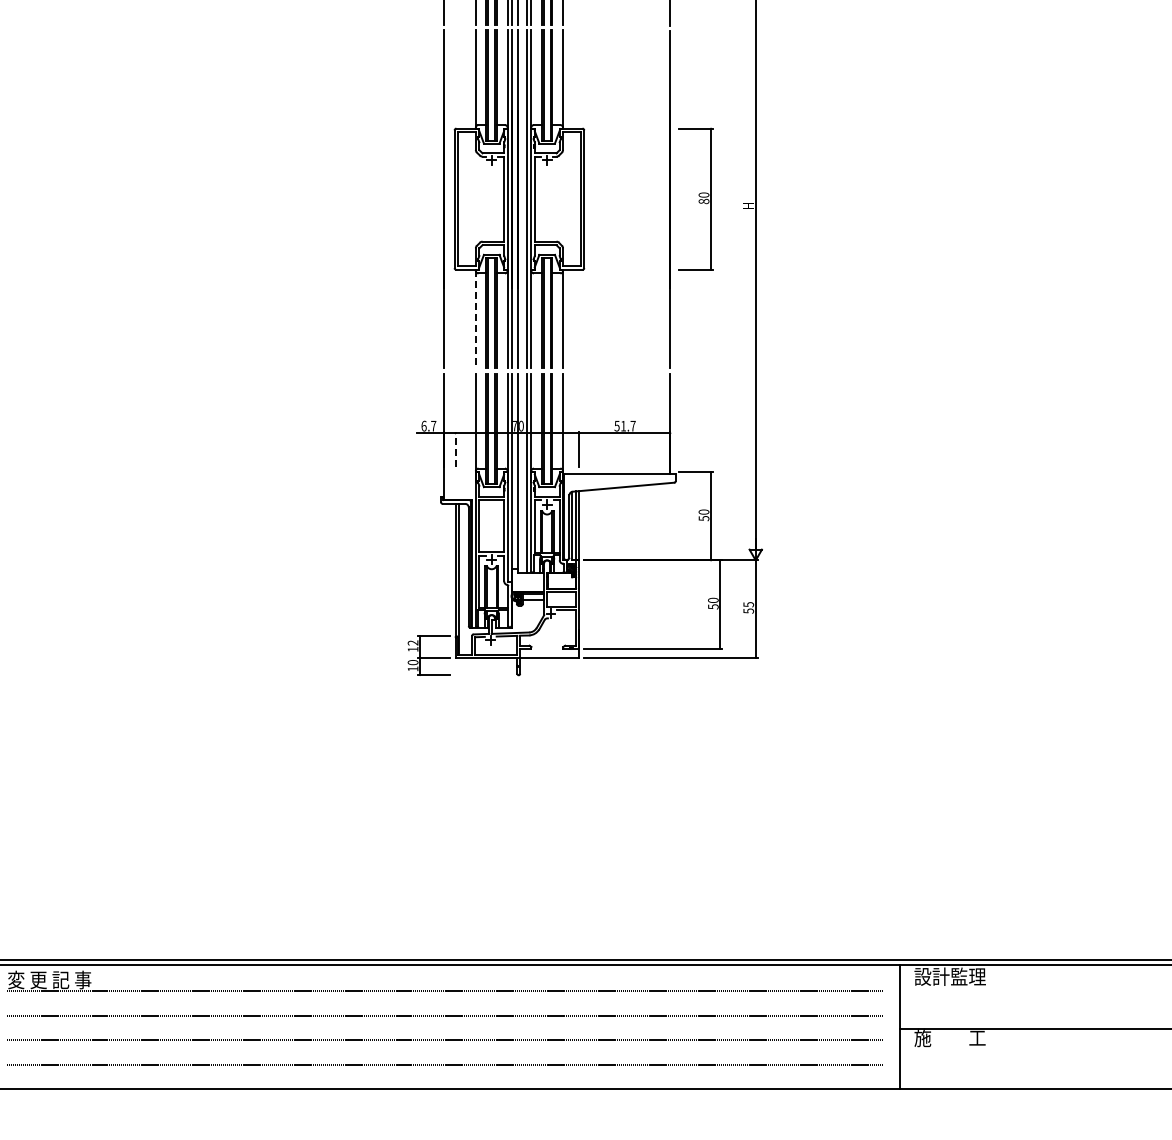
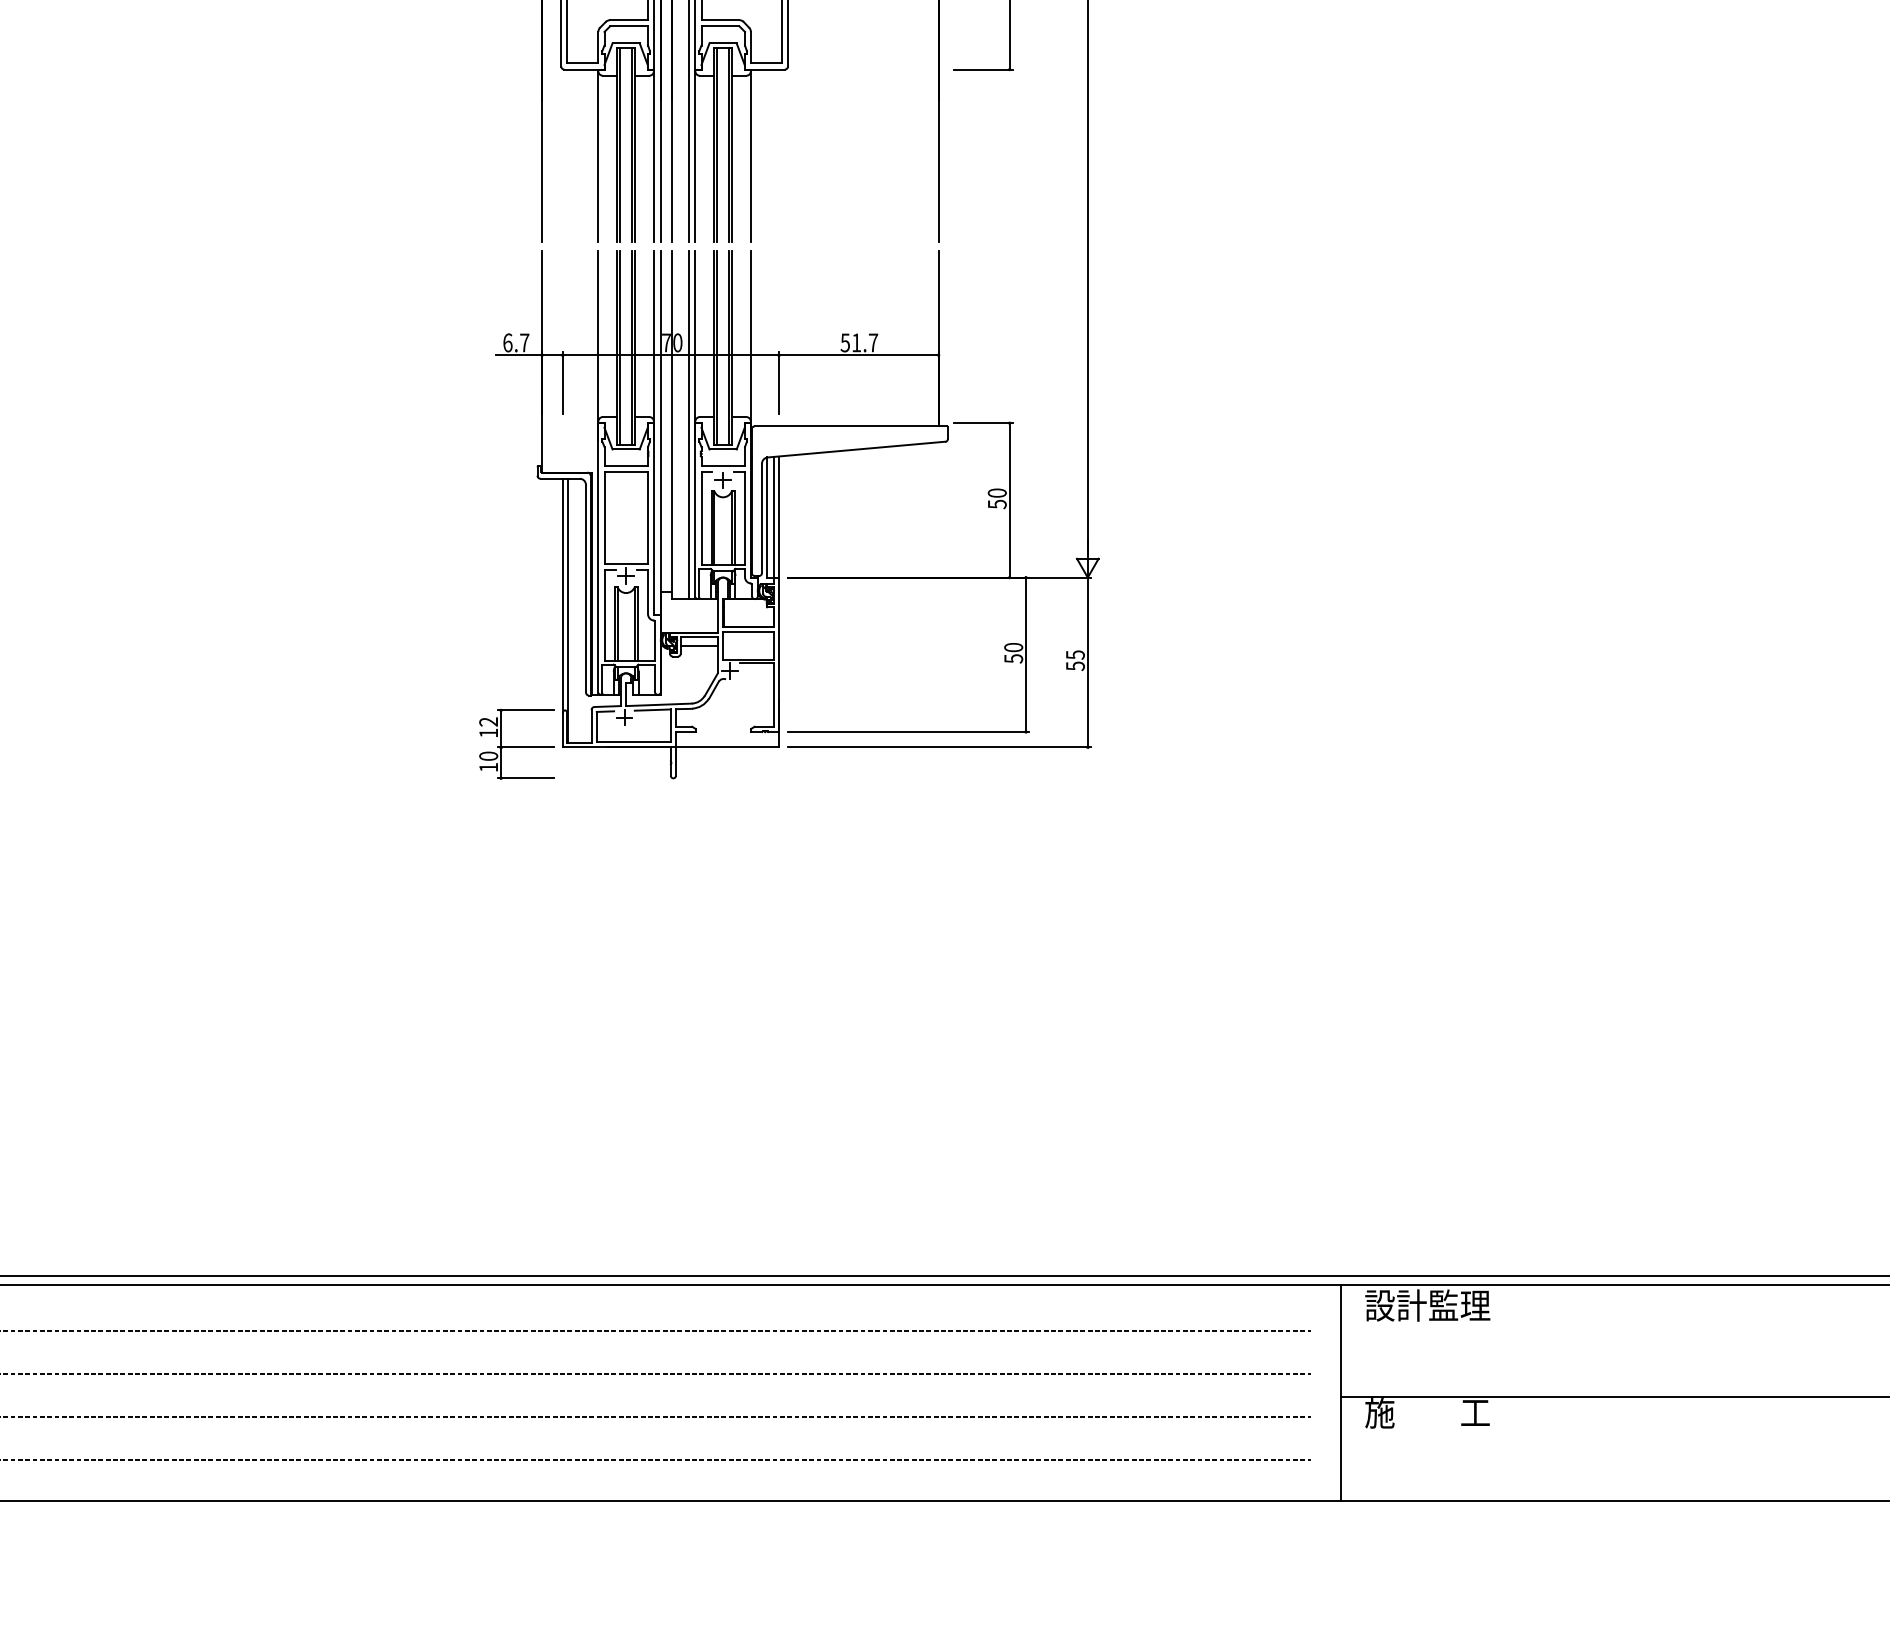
line: (475, 319) -> (597, 156), dashed -> solid
line: (455, 449) -> (562, 383), dashed -> solid

